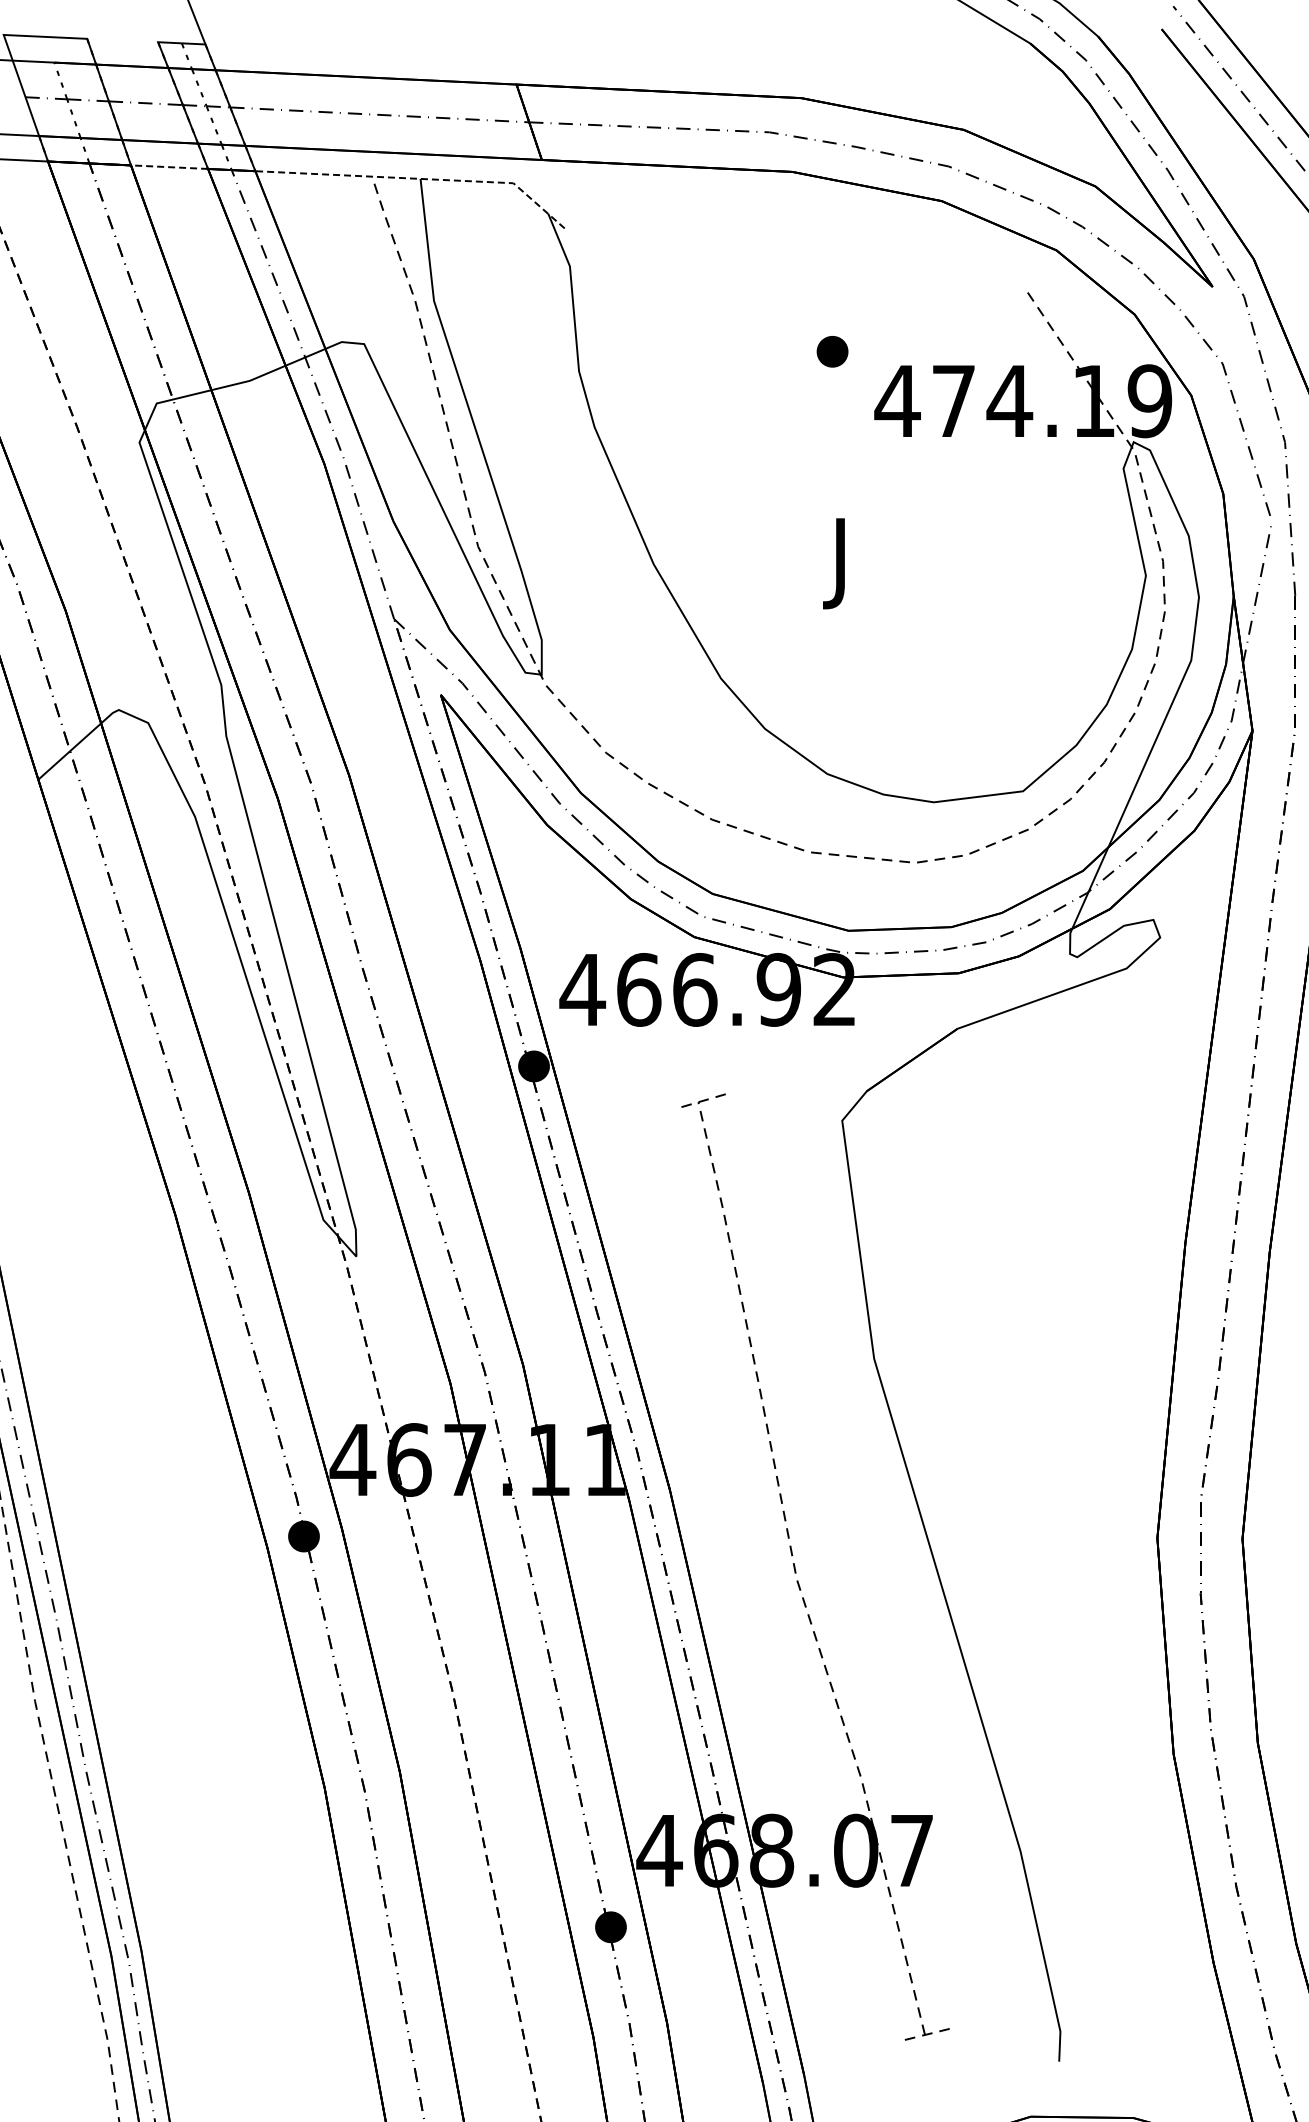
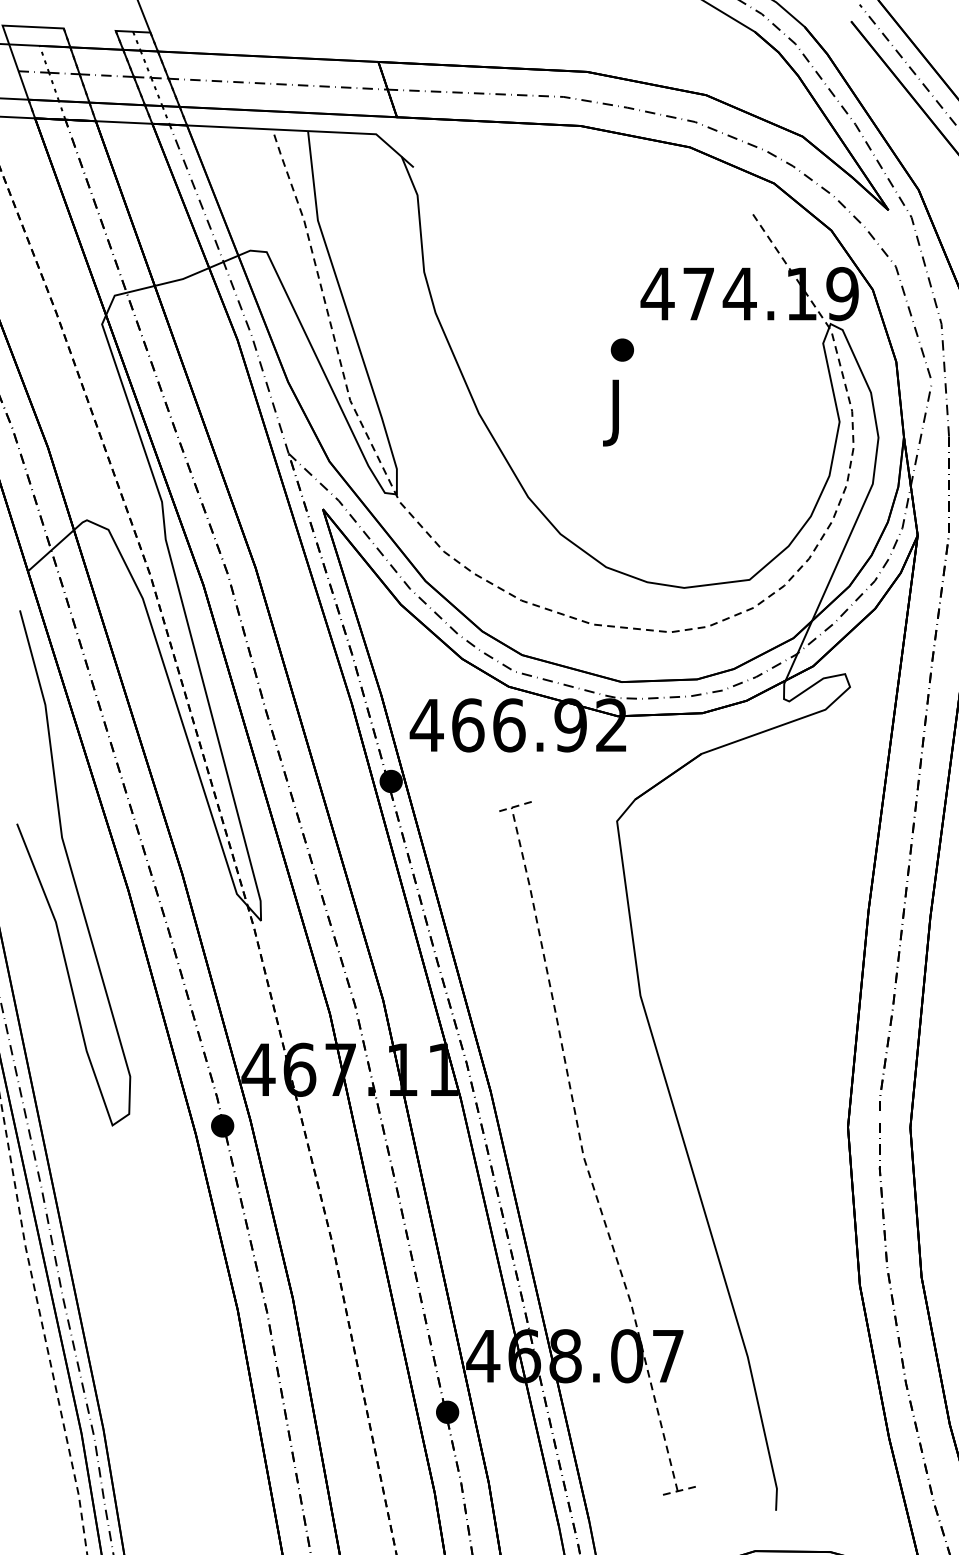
line: (169, 167) -> (124, 122), dashed -> solid
line: (418, 178) -> (306, 130), dashed -> solid
part: (832, 351) -> (622, 349), moved
curve: (98, 1186) -> (72, 869), added

